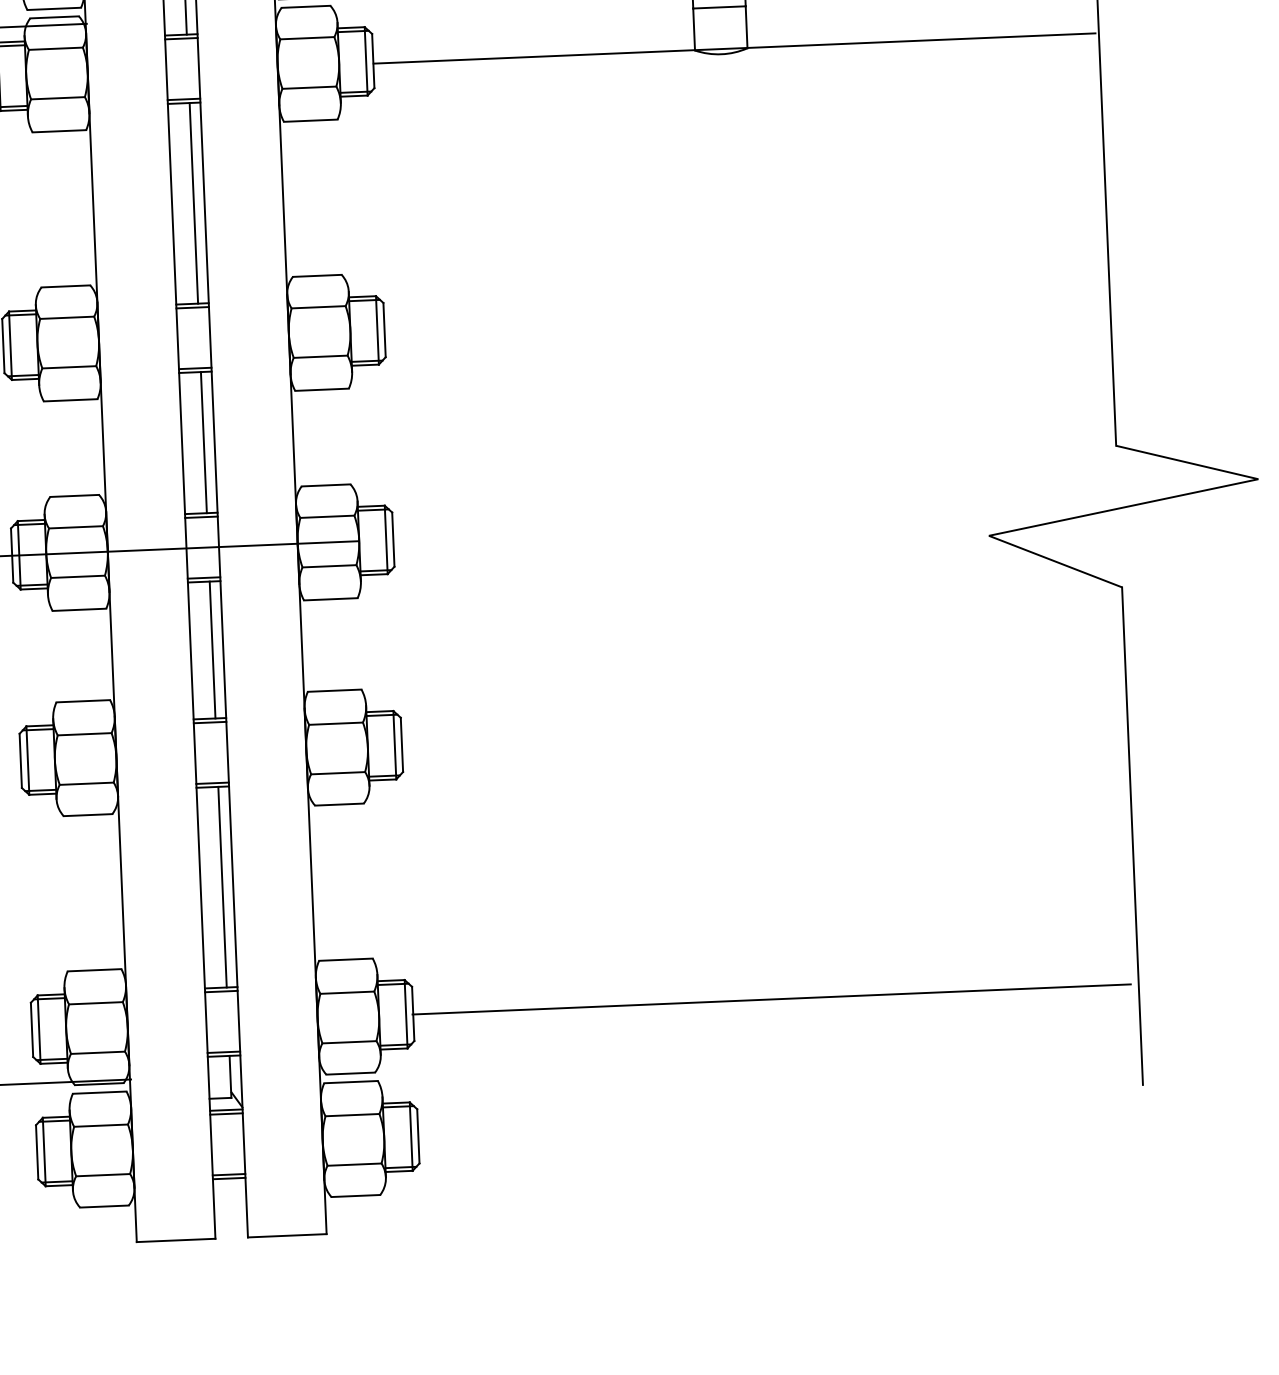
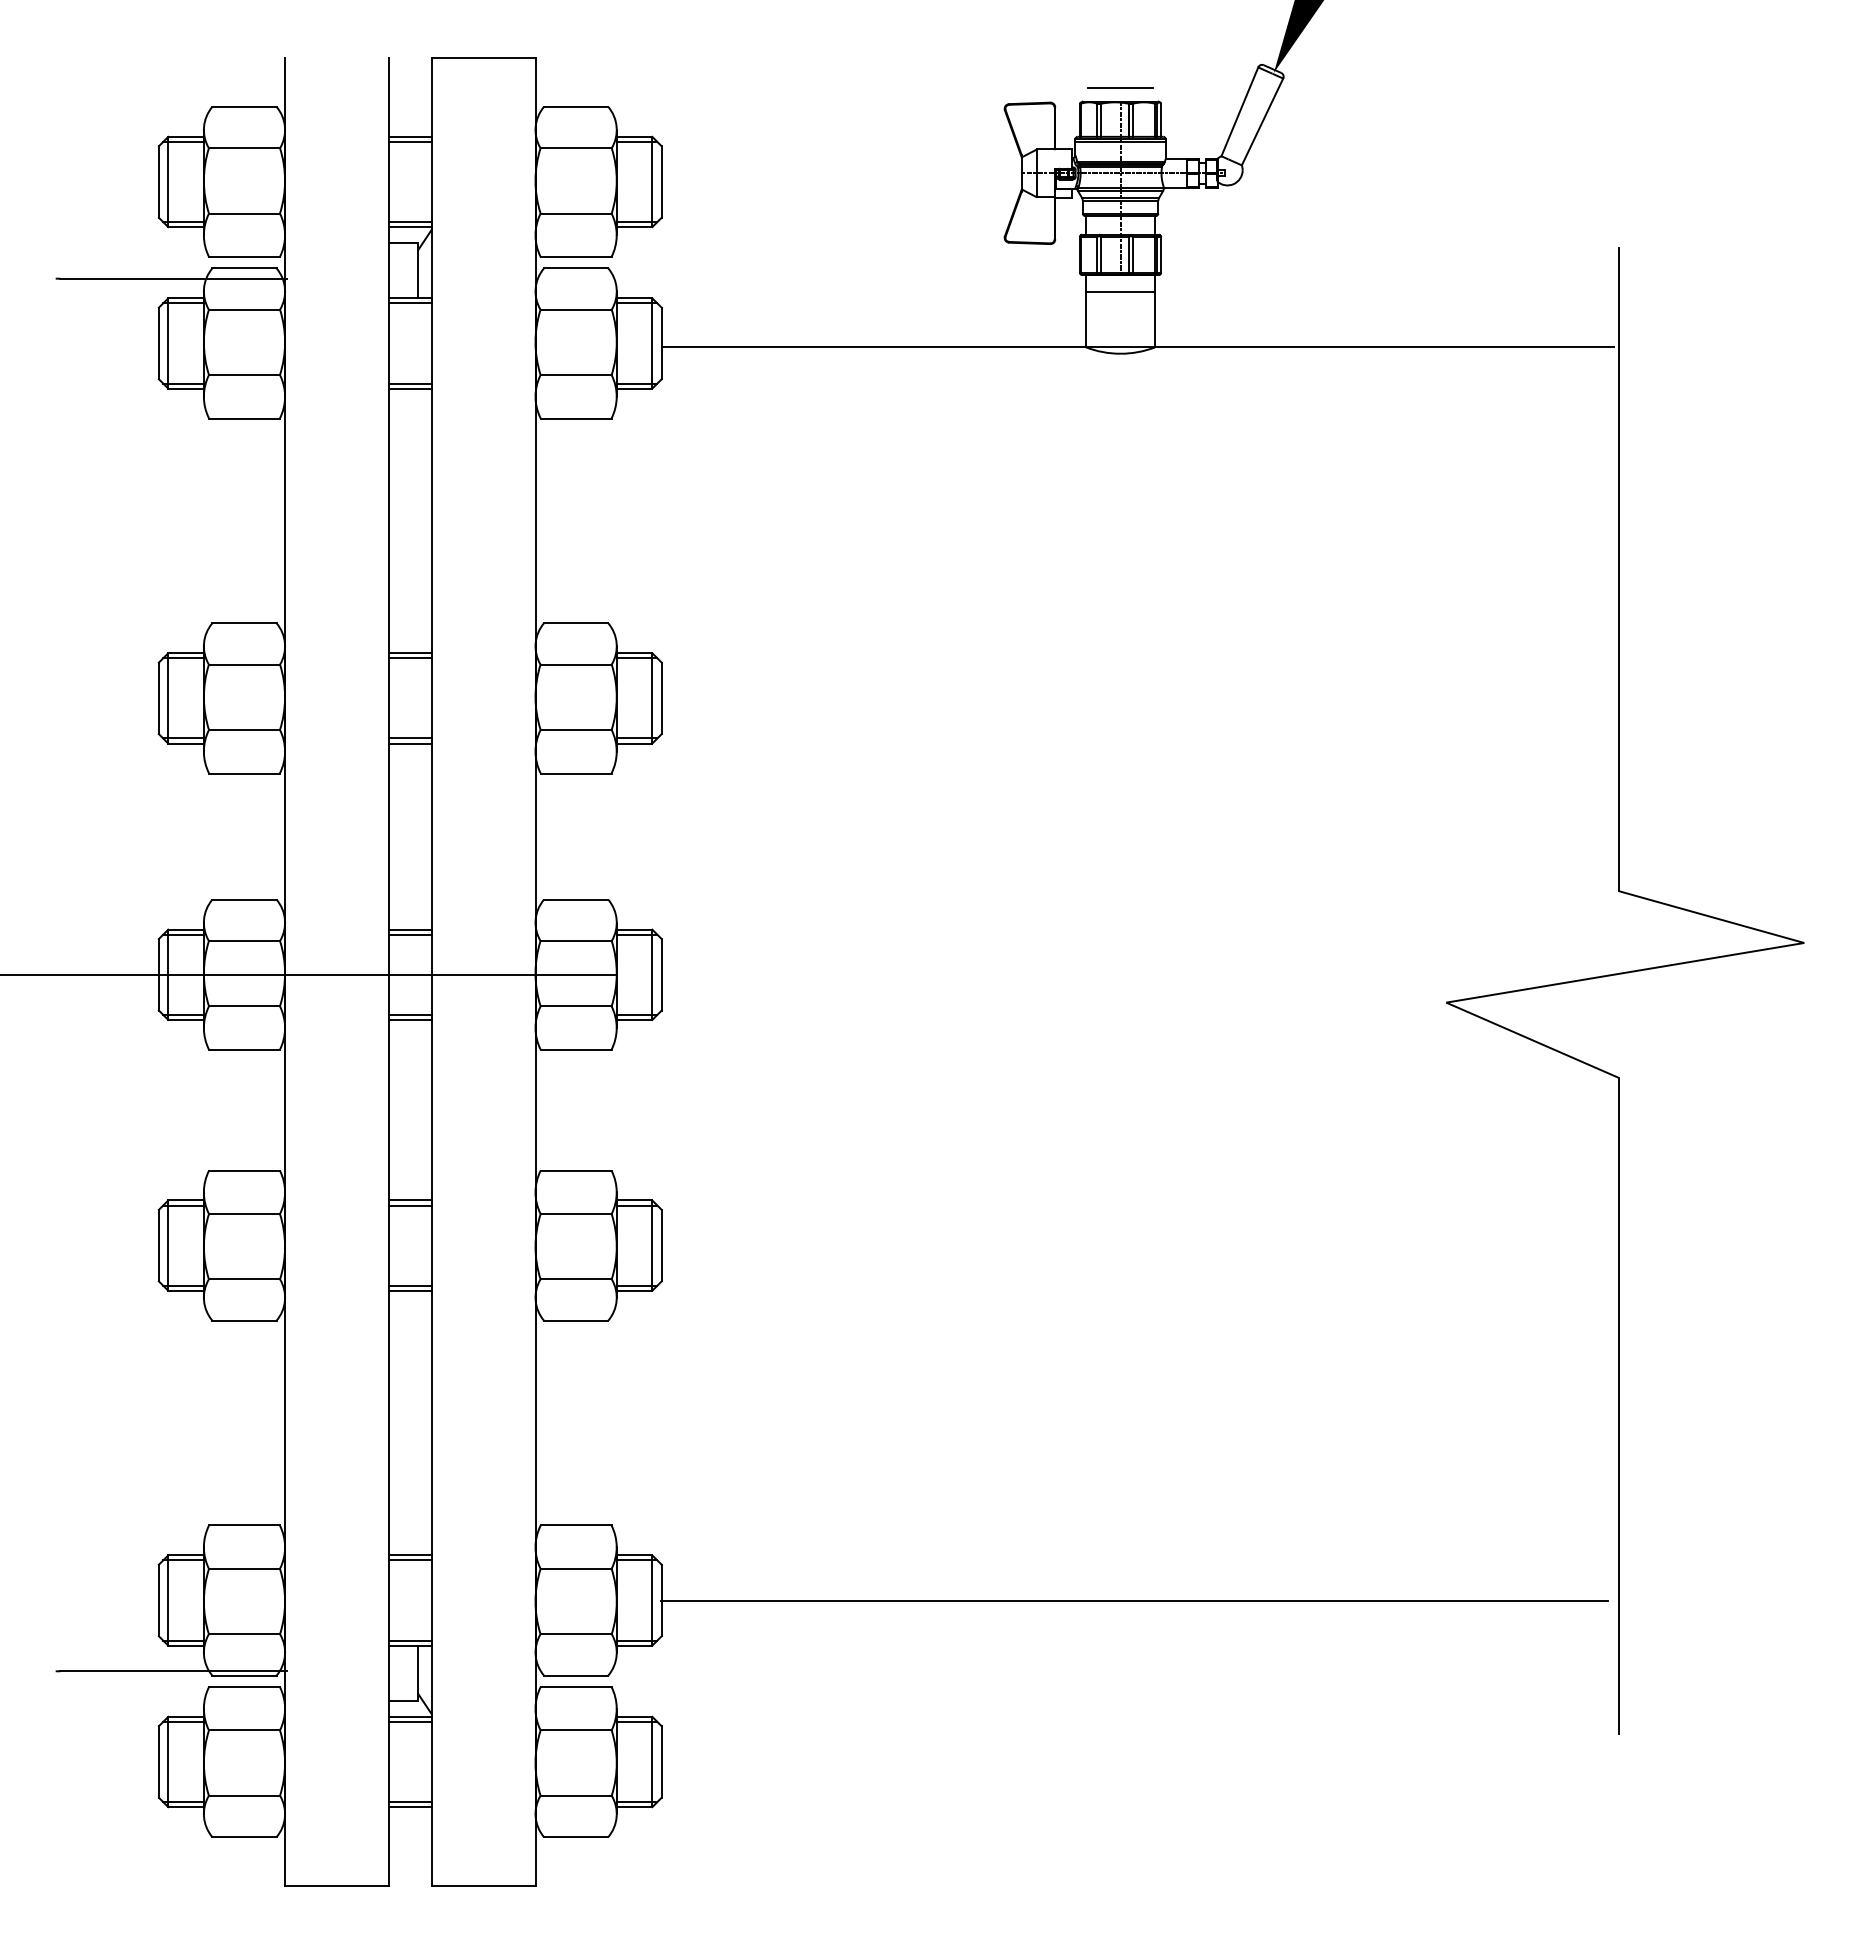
line: (193, 203) -> (417, 520), removed
line: (203, 442) -> (417, 836), removed
line: (212, 649) -> (417, 1109), removed
line: (222, 886) -> (417, 1422), removed

